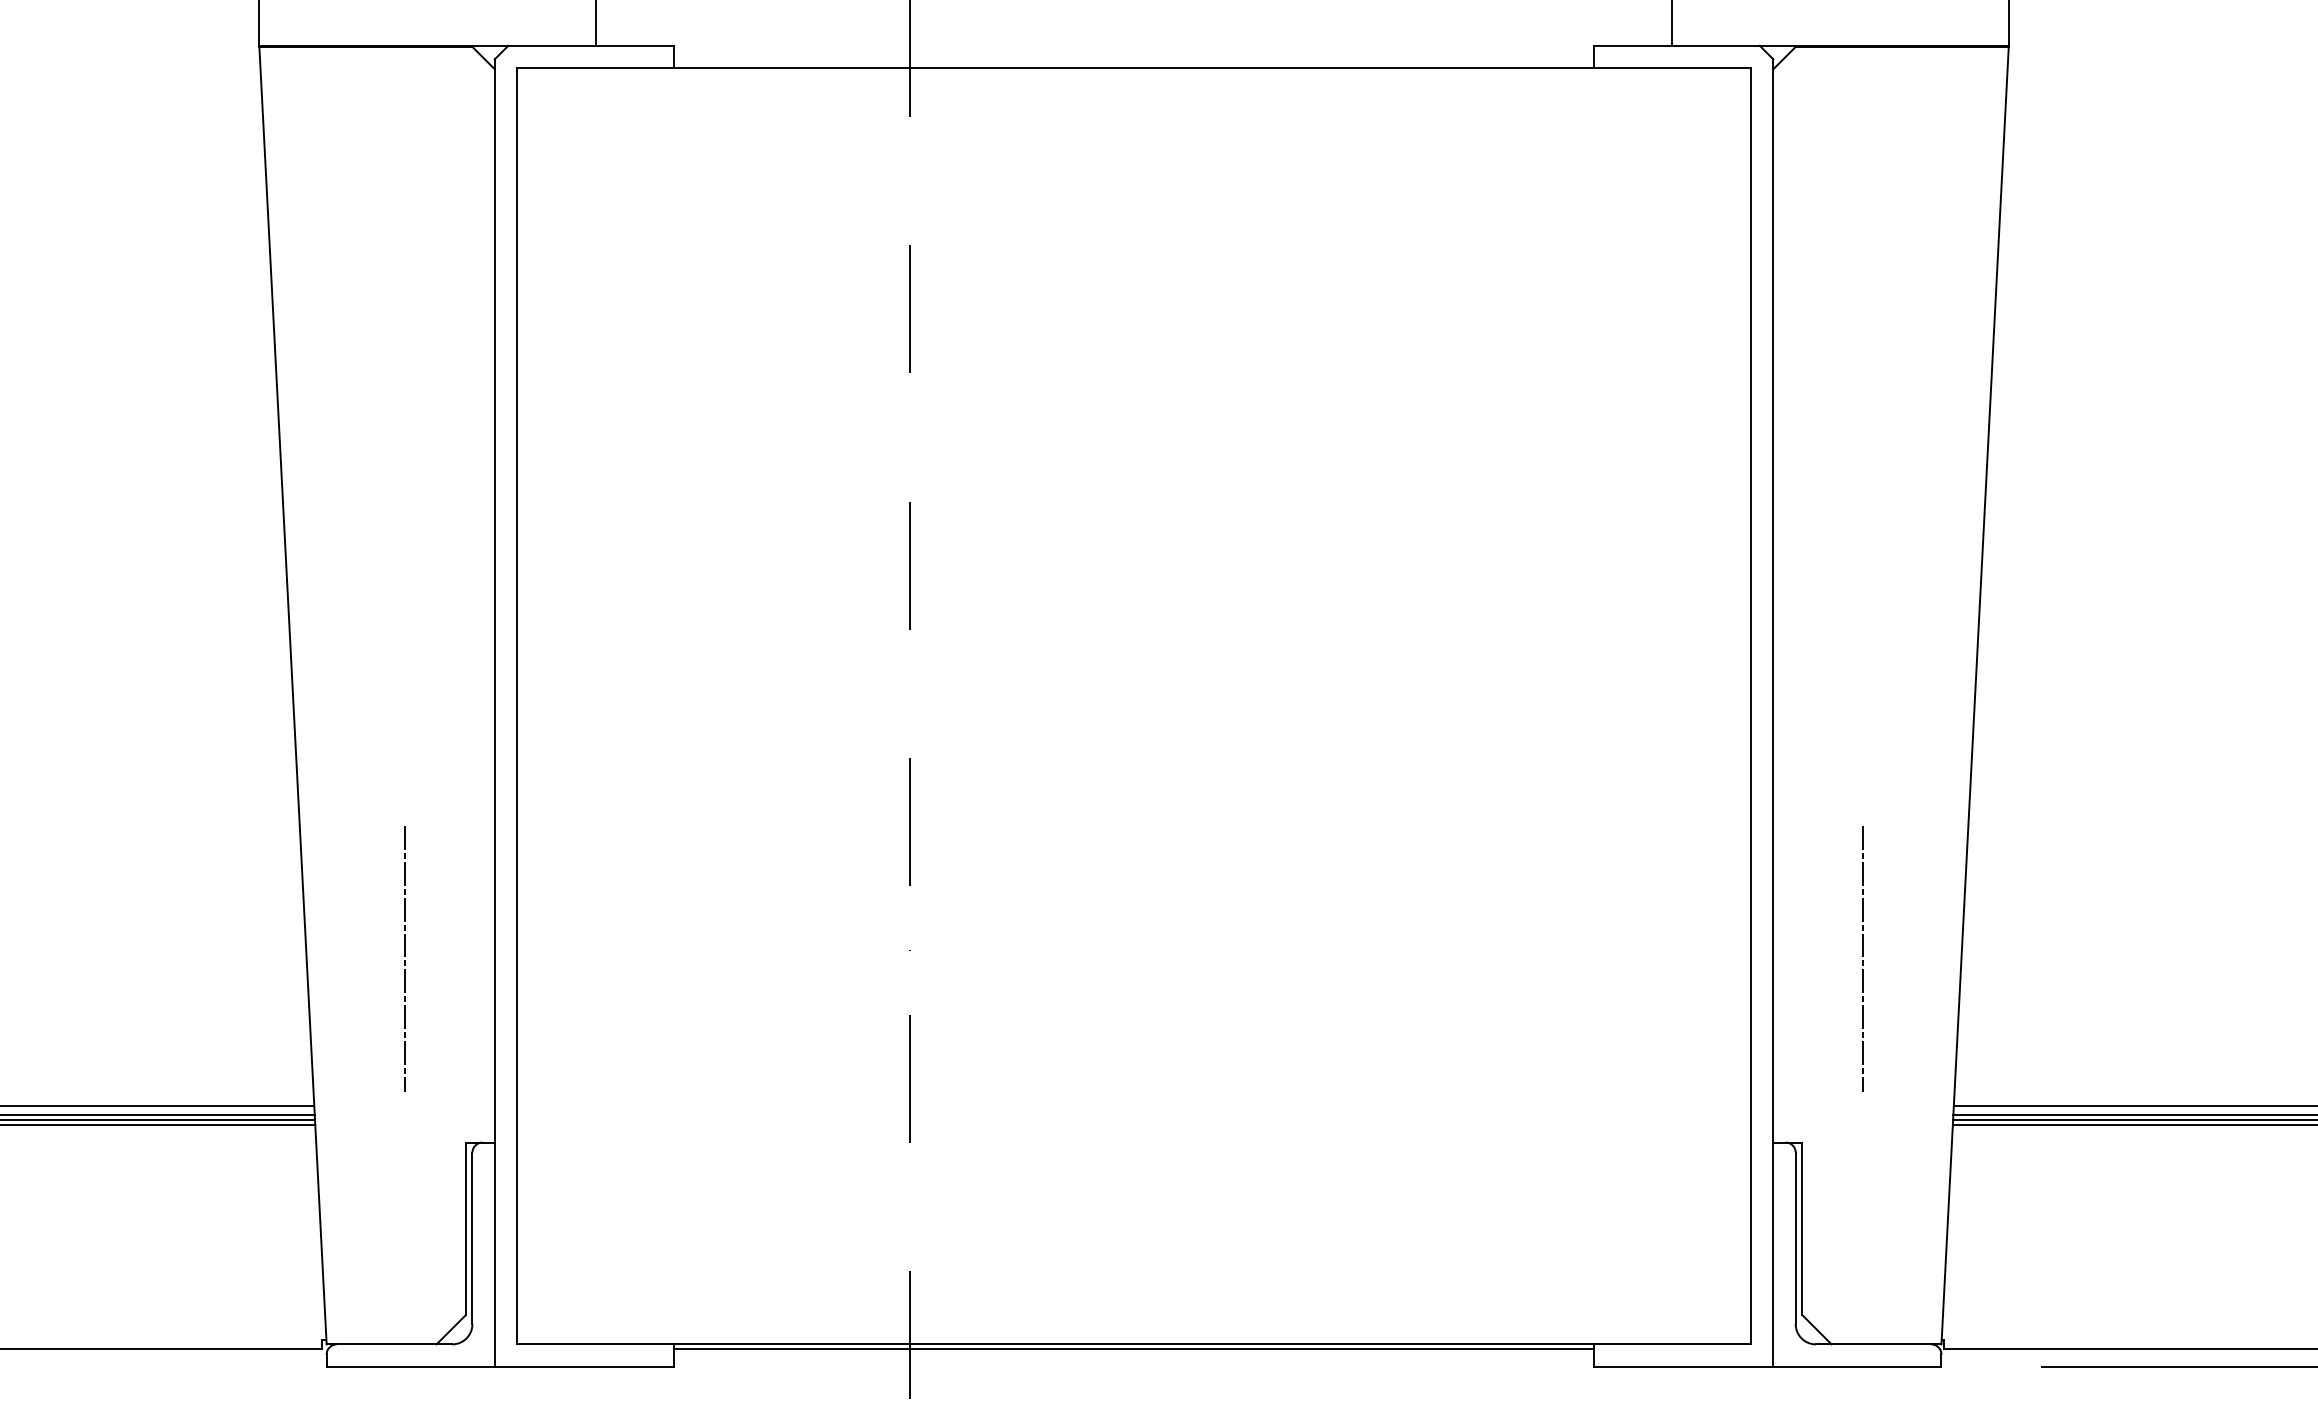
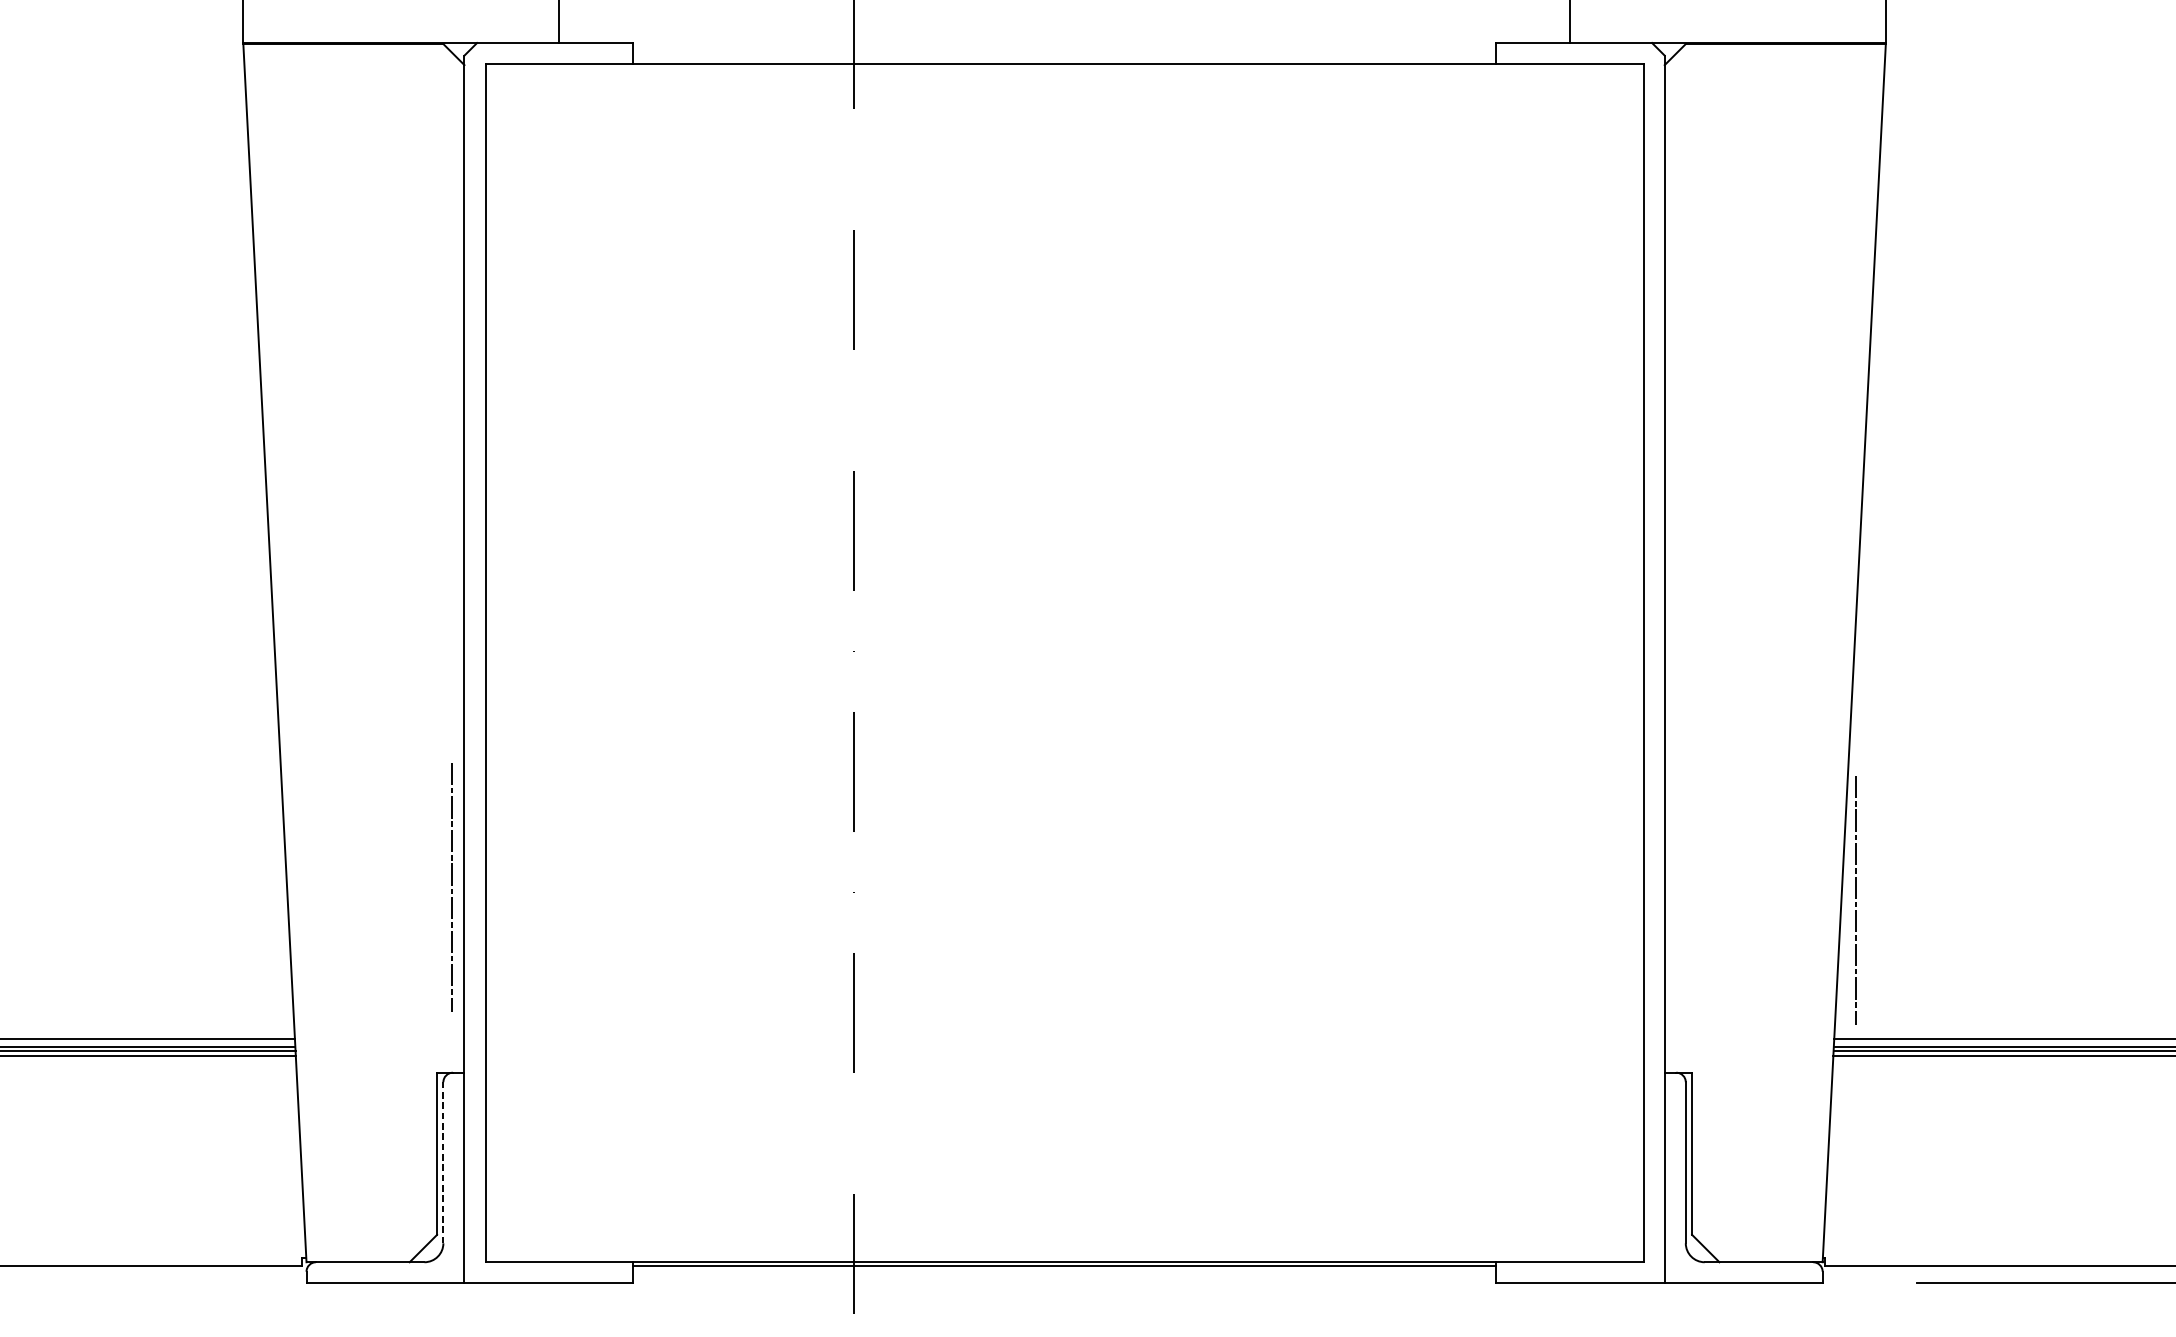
line: (404, 956) -> (450, 884), moved
line: (1862, 956) -> (1855, 898), moved
line: (472, 1238) -> (443, 1162), solid -> dashed

